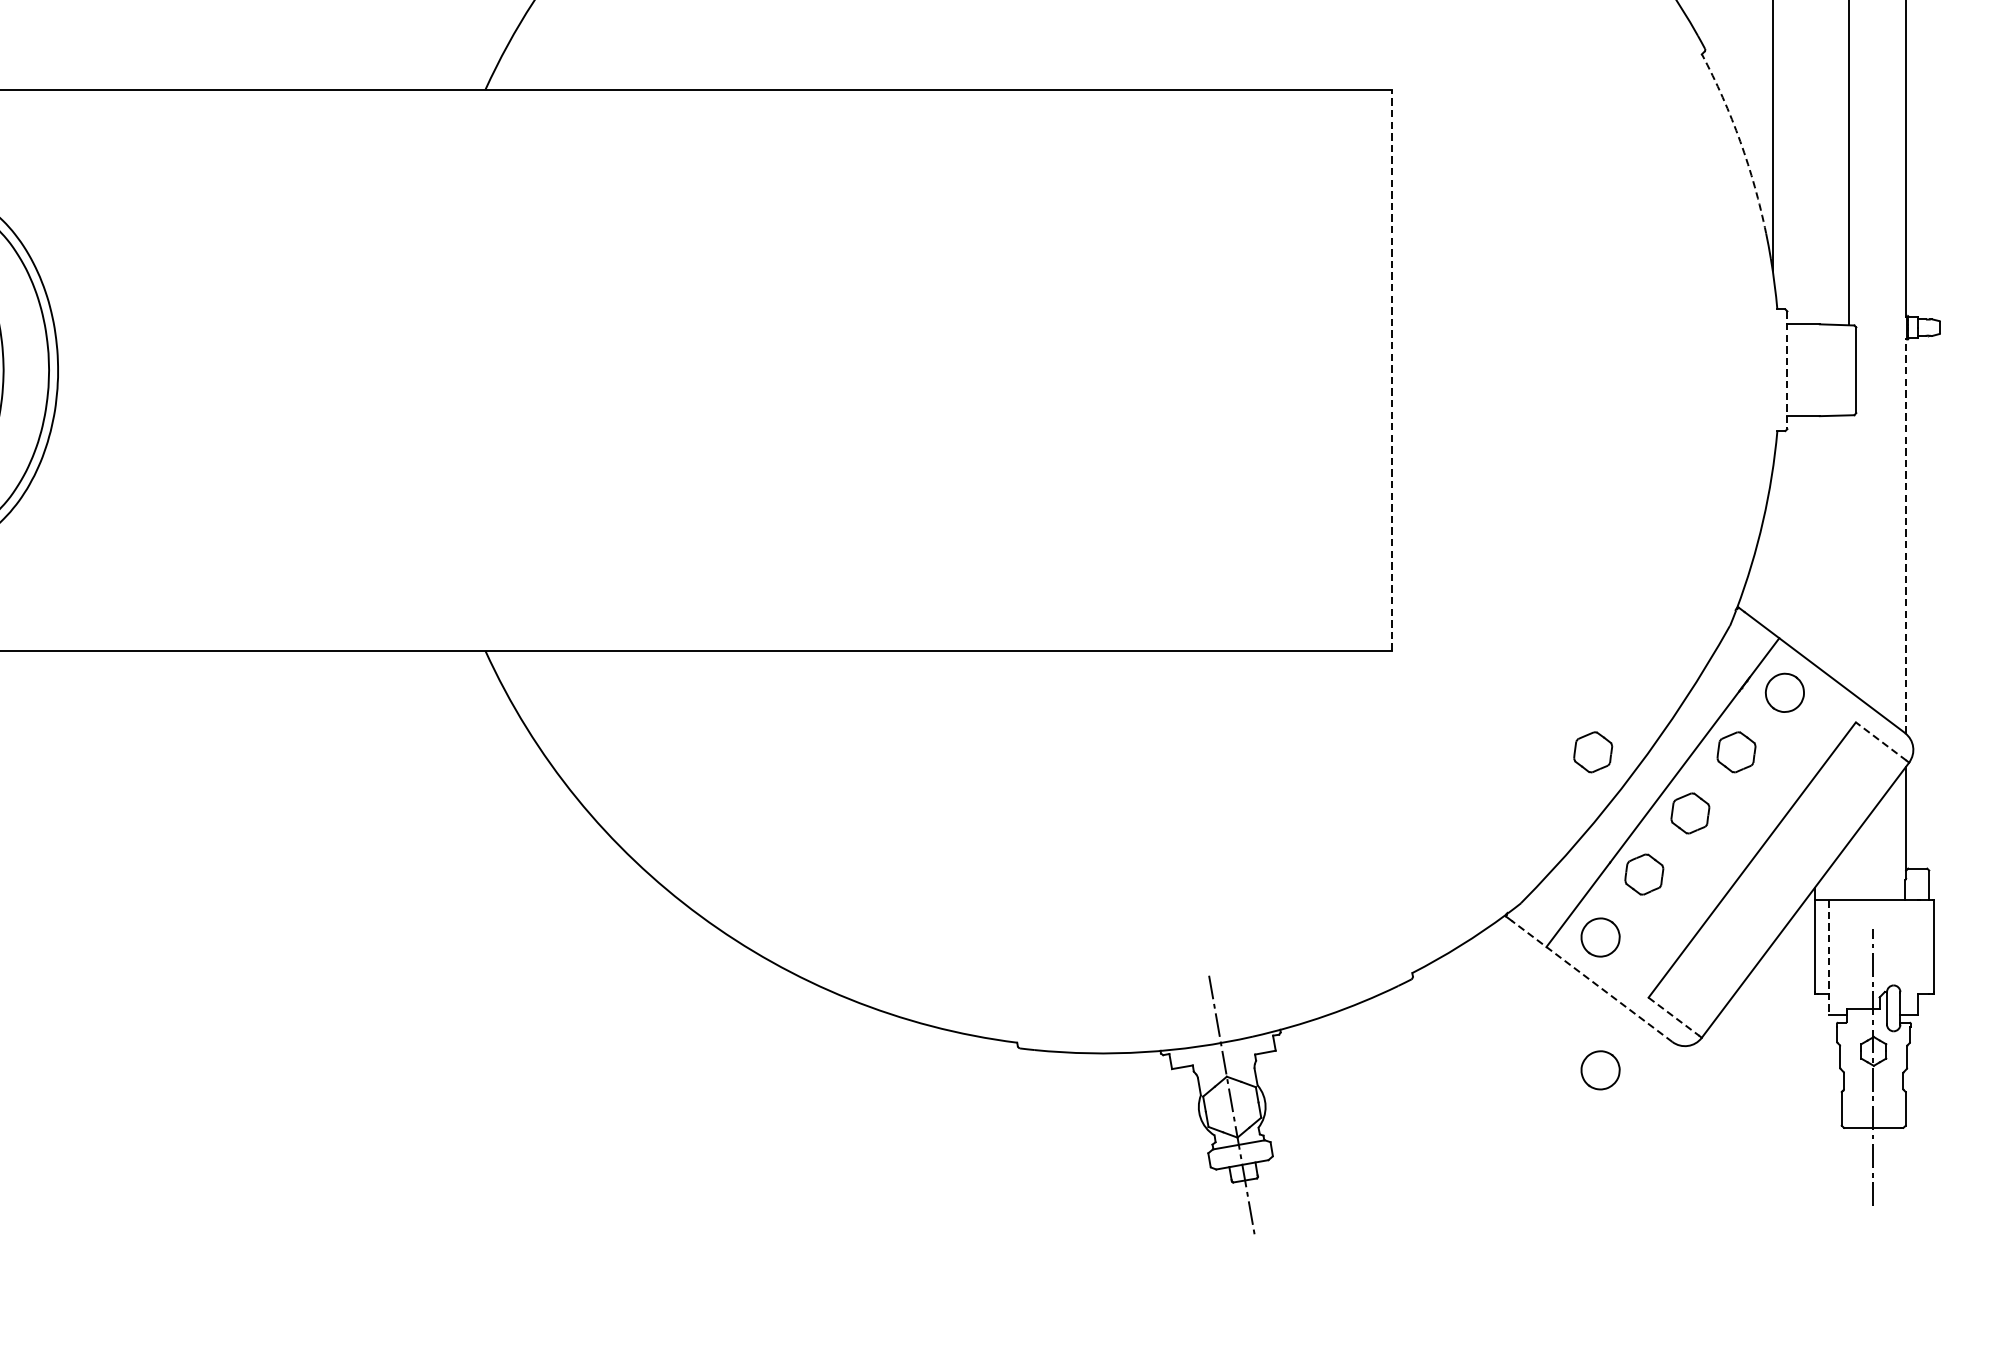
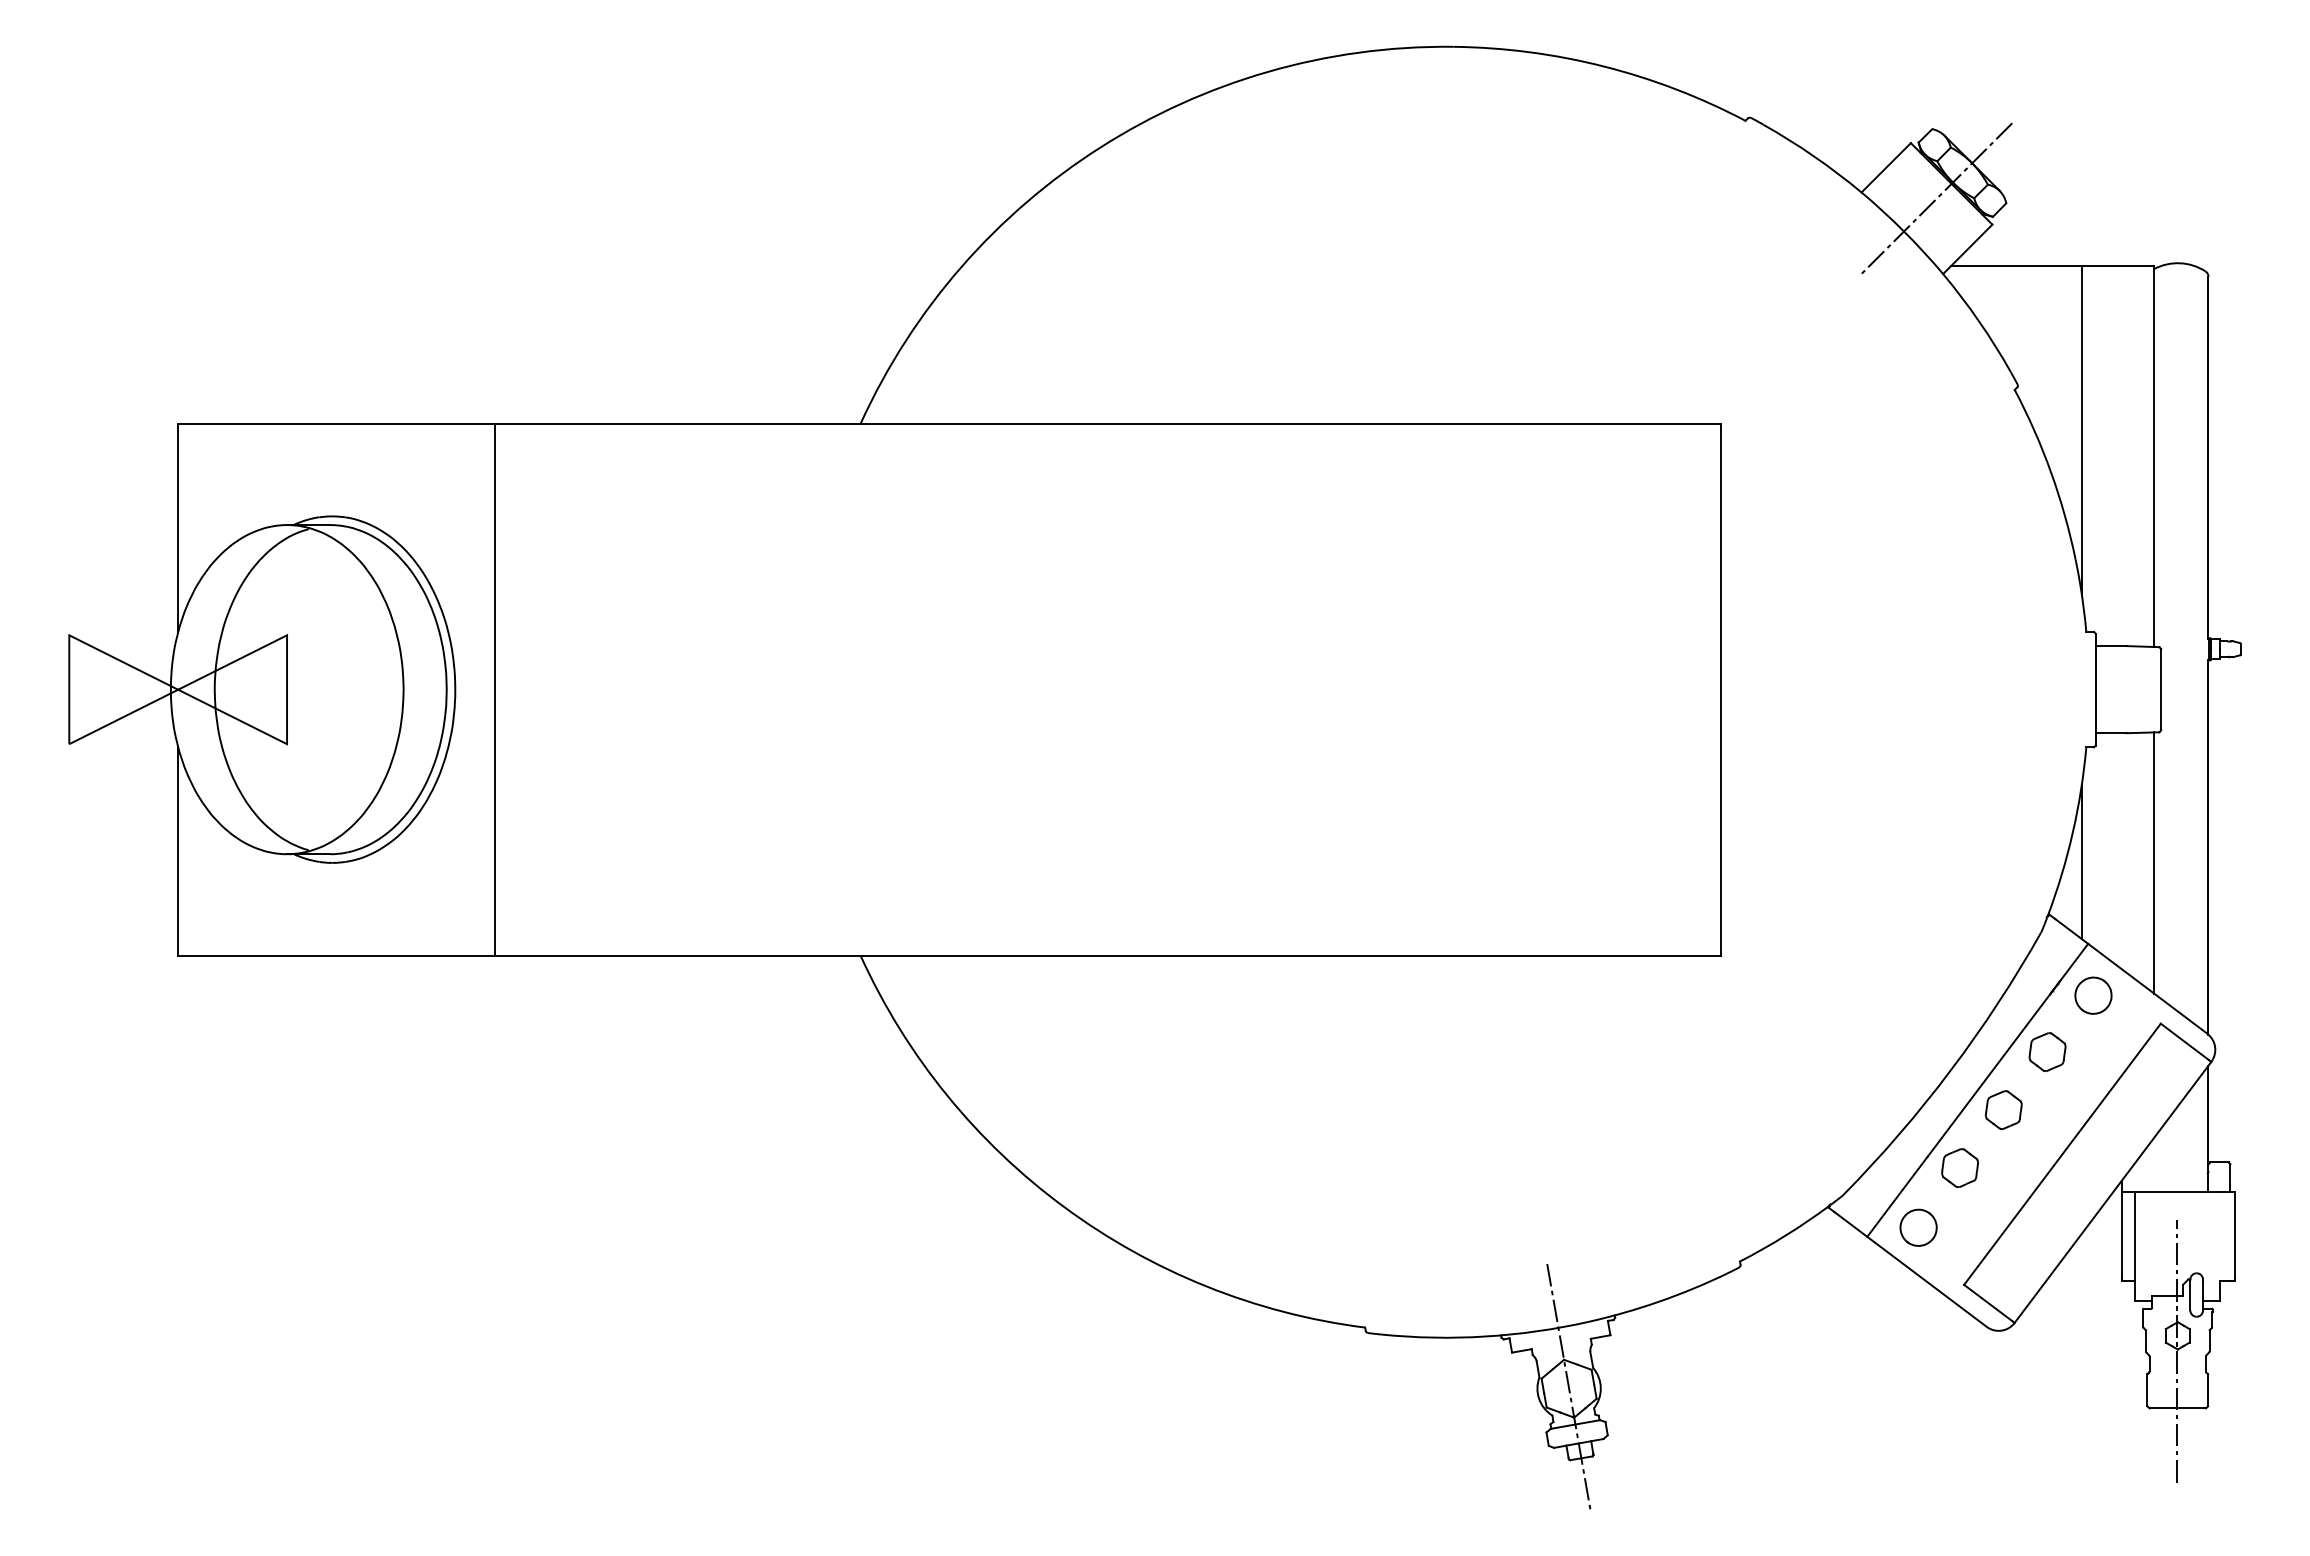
arc: (1740, 141) -> (2051, 472), dashed -> solid
line: (99, 370) -> (494, 689), added
line: (1391, 370) -> (1720, 689), dashed -> solid
line: (1787, 370) -> (2095, 689), dashed -> solid
line: (1906, 535) -> (2208, 846), dashed -> solid
line: (1773, 551) -> (2082, 861), added
line: (1849, 552) -> (2154, 862), added
line: (1880, 741) -> (2184, 1041), dashed -> solid
part: (1593, 751) -> (1911, 1051), removed
line: (1829, 957) -> (2135, 1246), dashed -> solid
line: (1592, 981) -> (1910, 1269), dashed -> solid
line: (1674, 1017) -> (1988, 1303), dashed -> solid
part: (1600, 1070) -> (1918, 1353), removed

